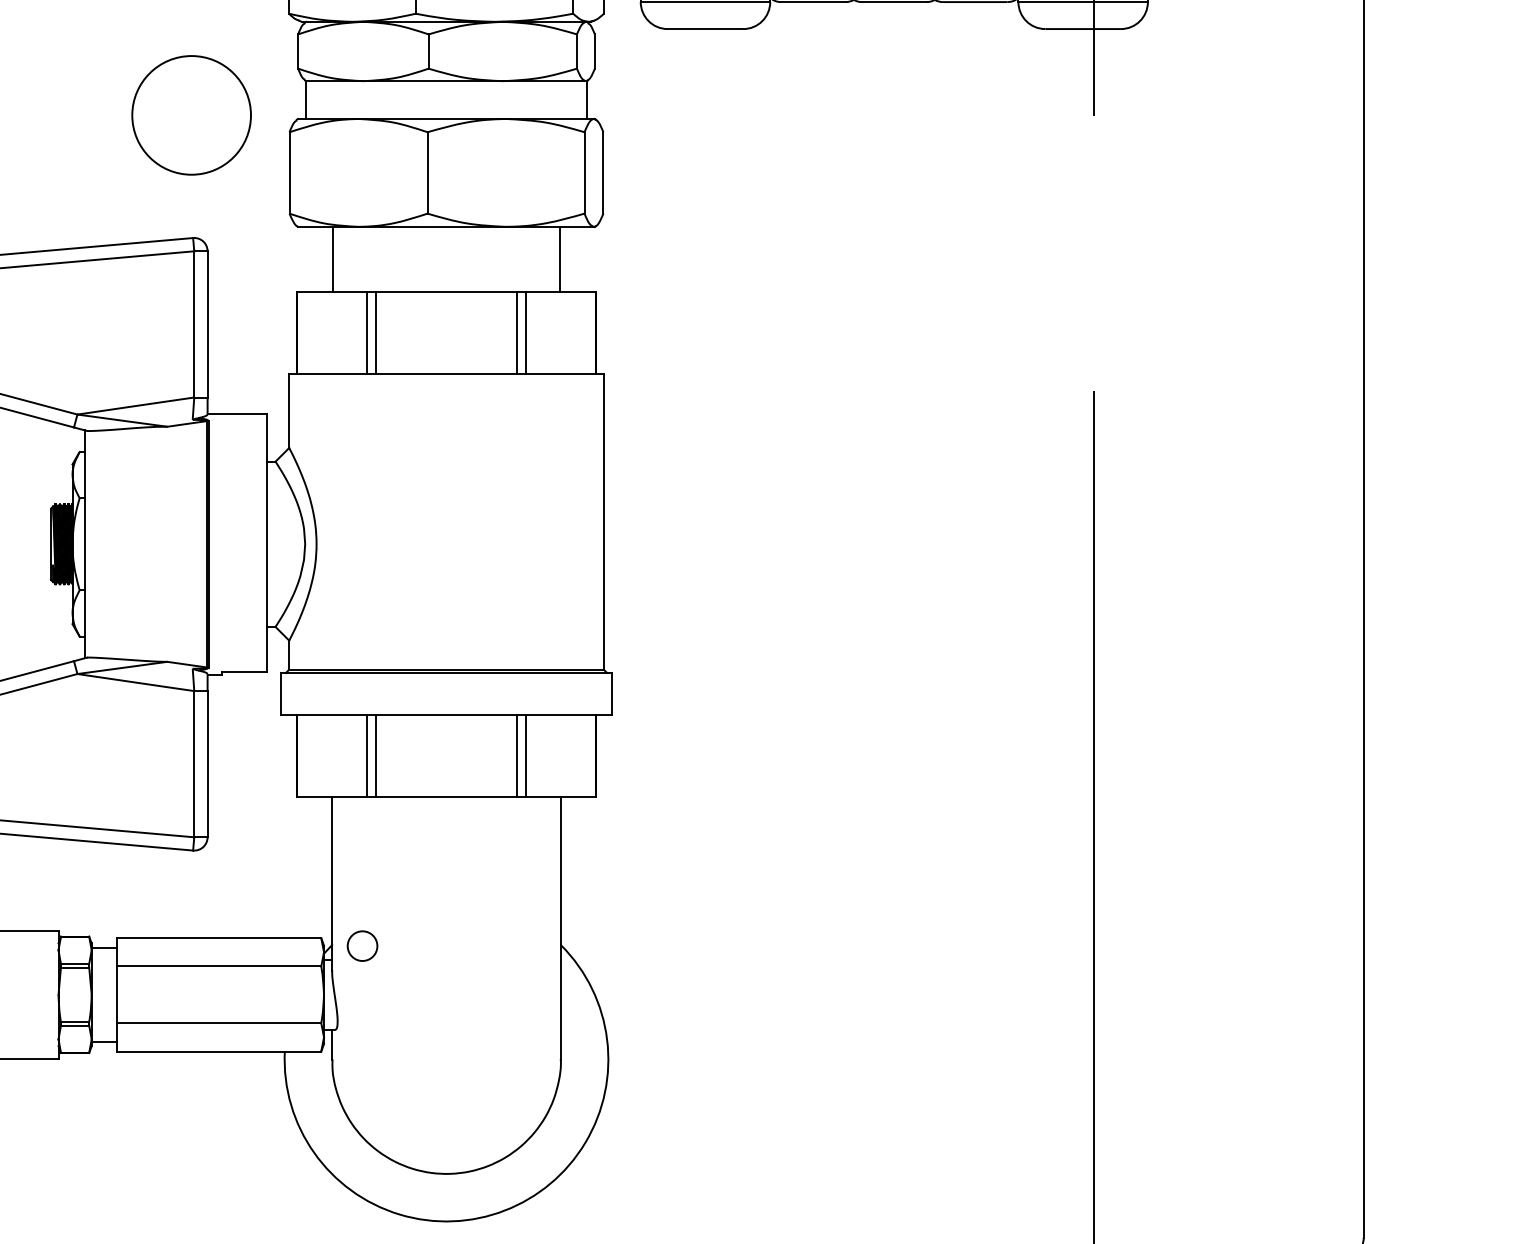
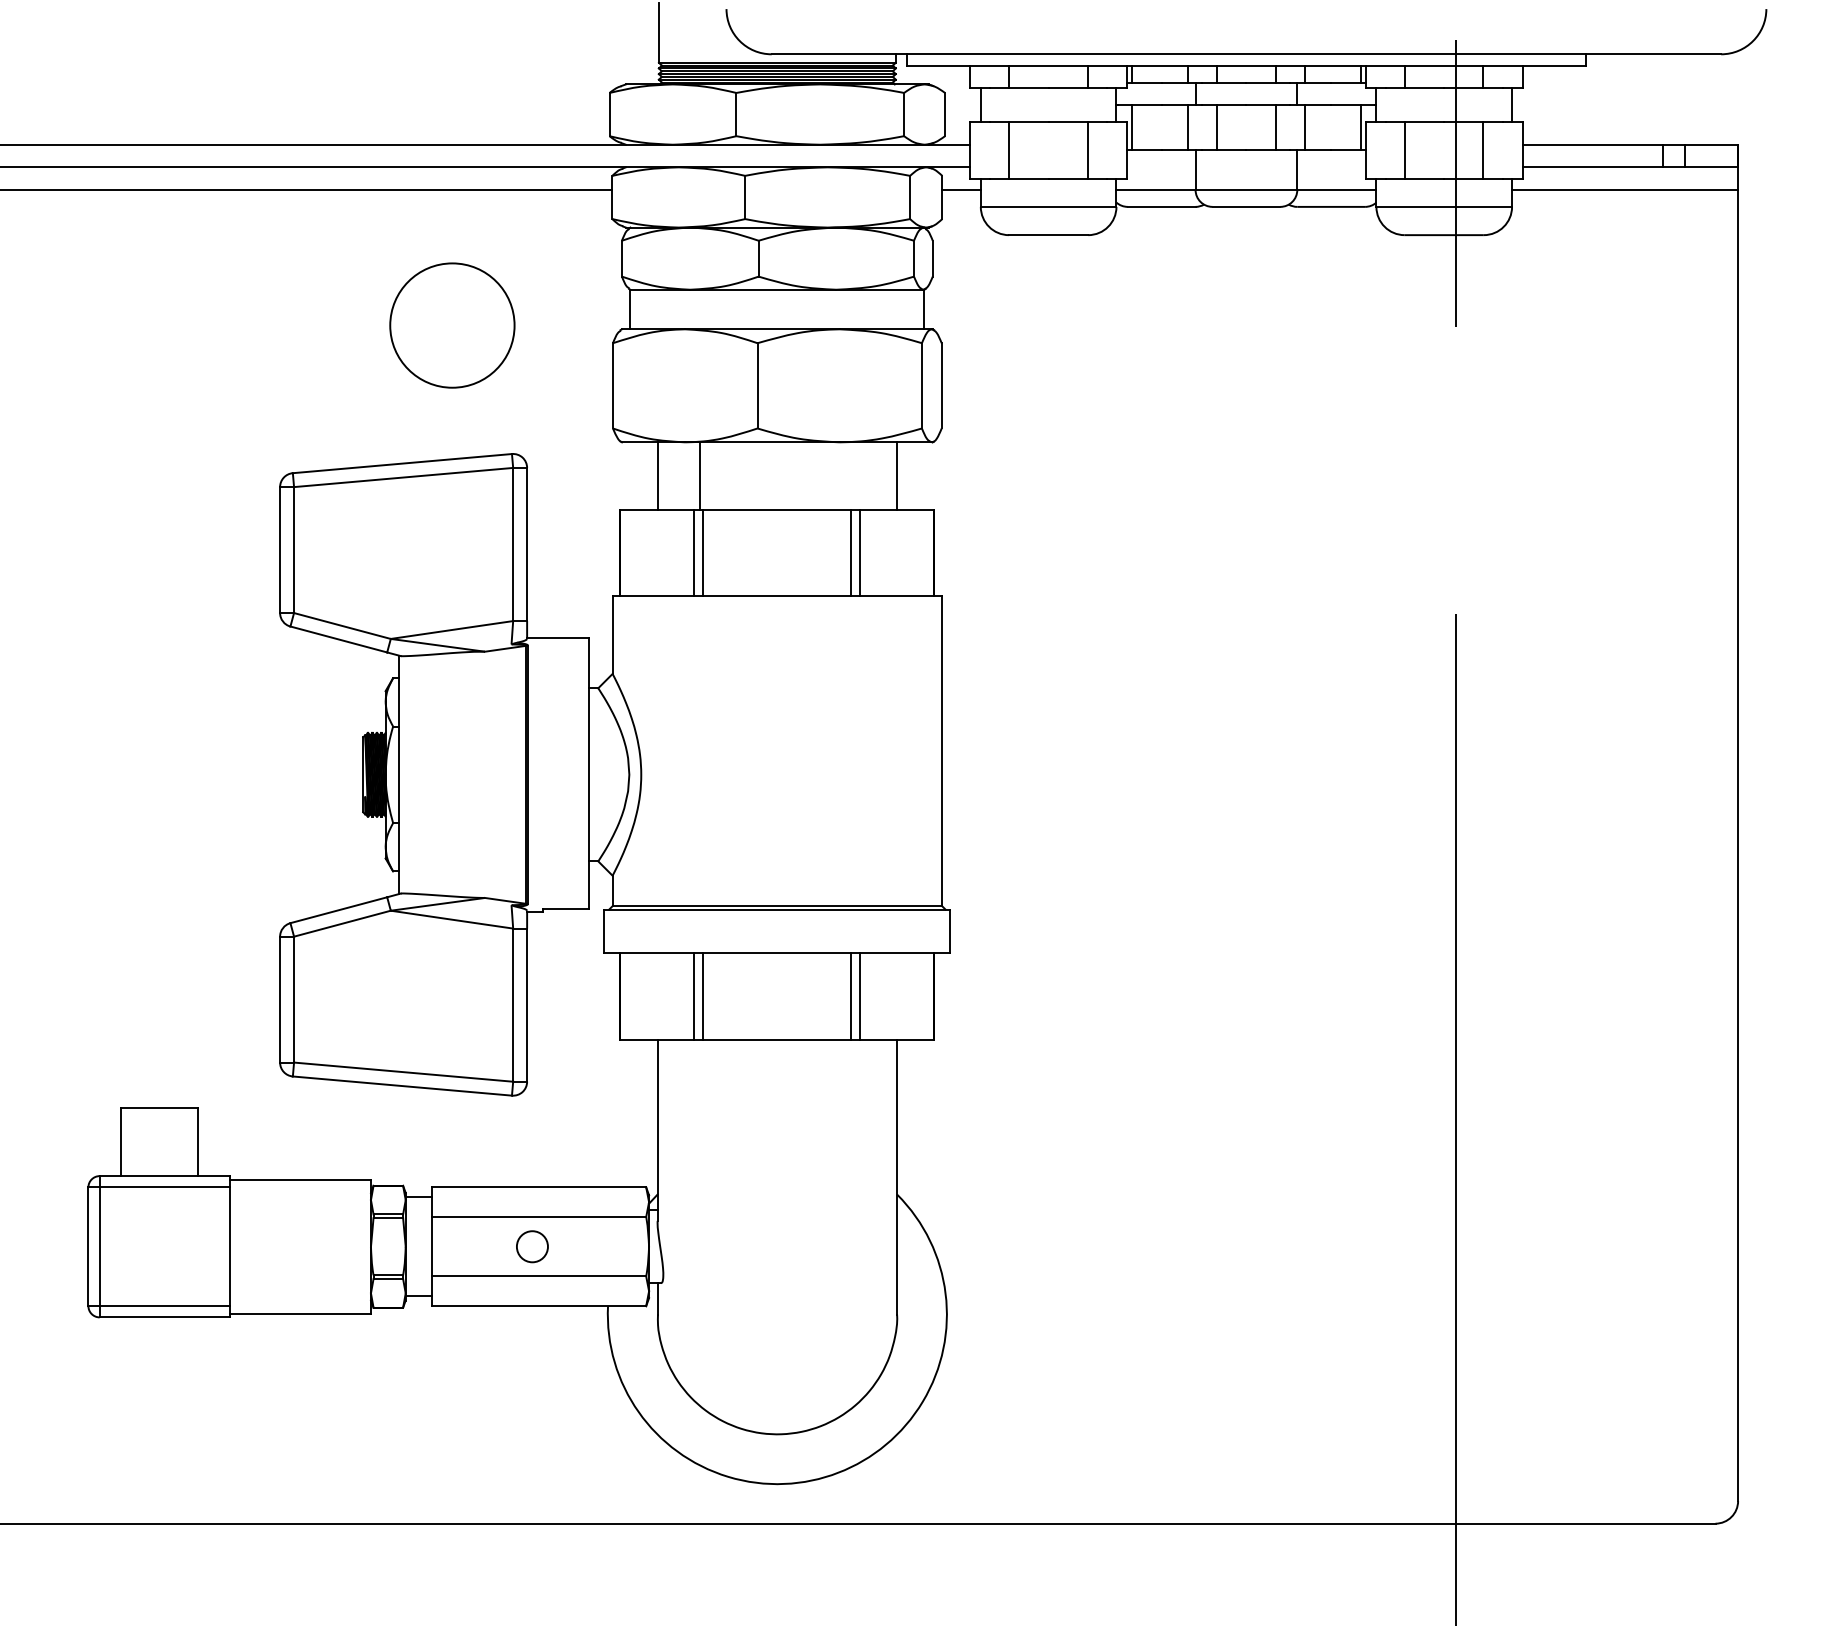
circle: (191, 115) -> (452, 325), moved
line: (372, 259) -> (699, 476), added
circle: (362, 945) -> (532, 1246), moved

